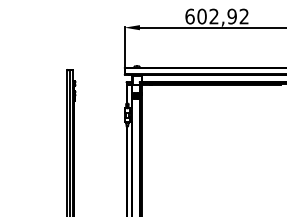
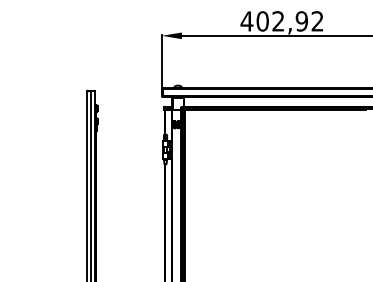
text: (189, 16) -> (246, 21), 602,92 -> 402,92

